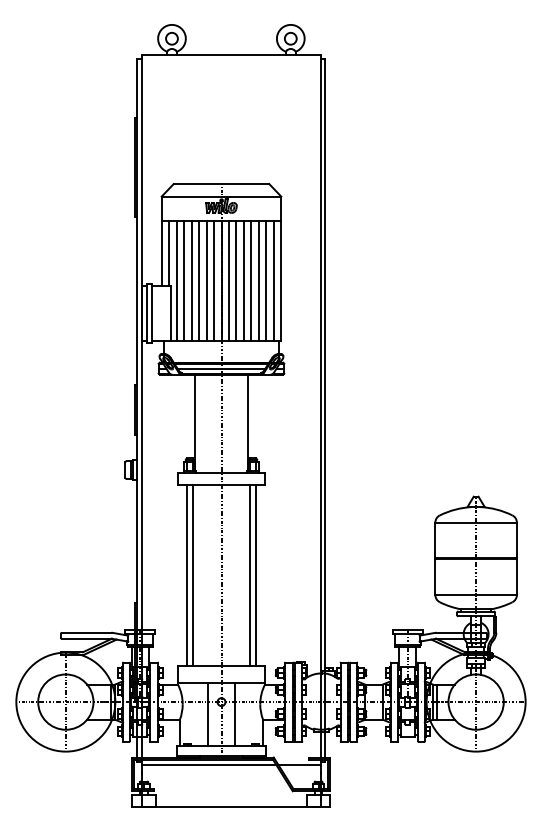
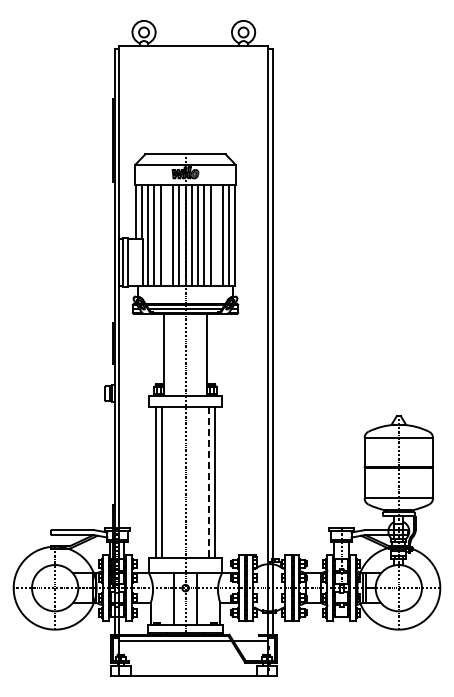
line: (198, 281) -> (166, 235), removed
line: (258, 281) -> (216, 235), removed
line: (250, 575) -> (209, 482), solid -> dashed

